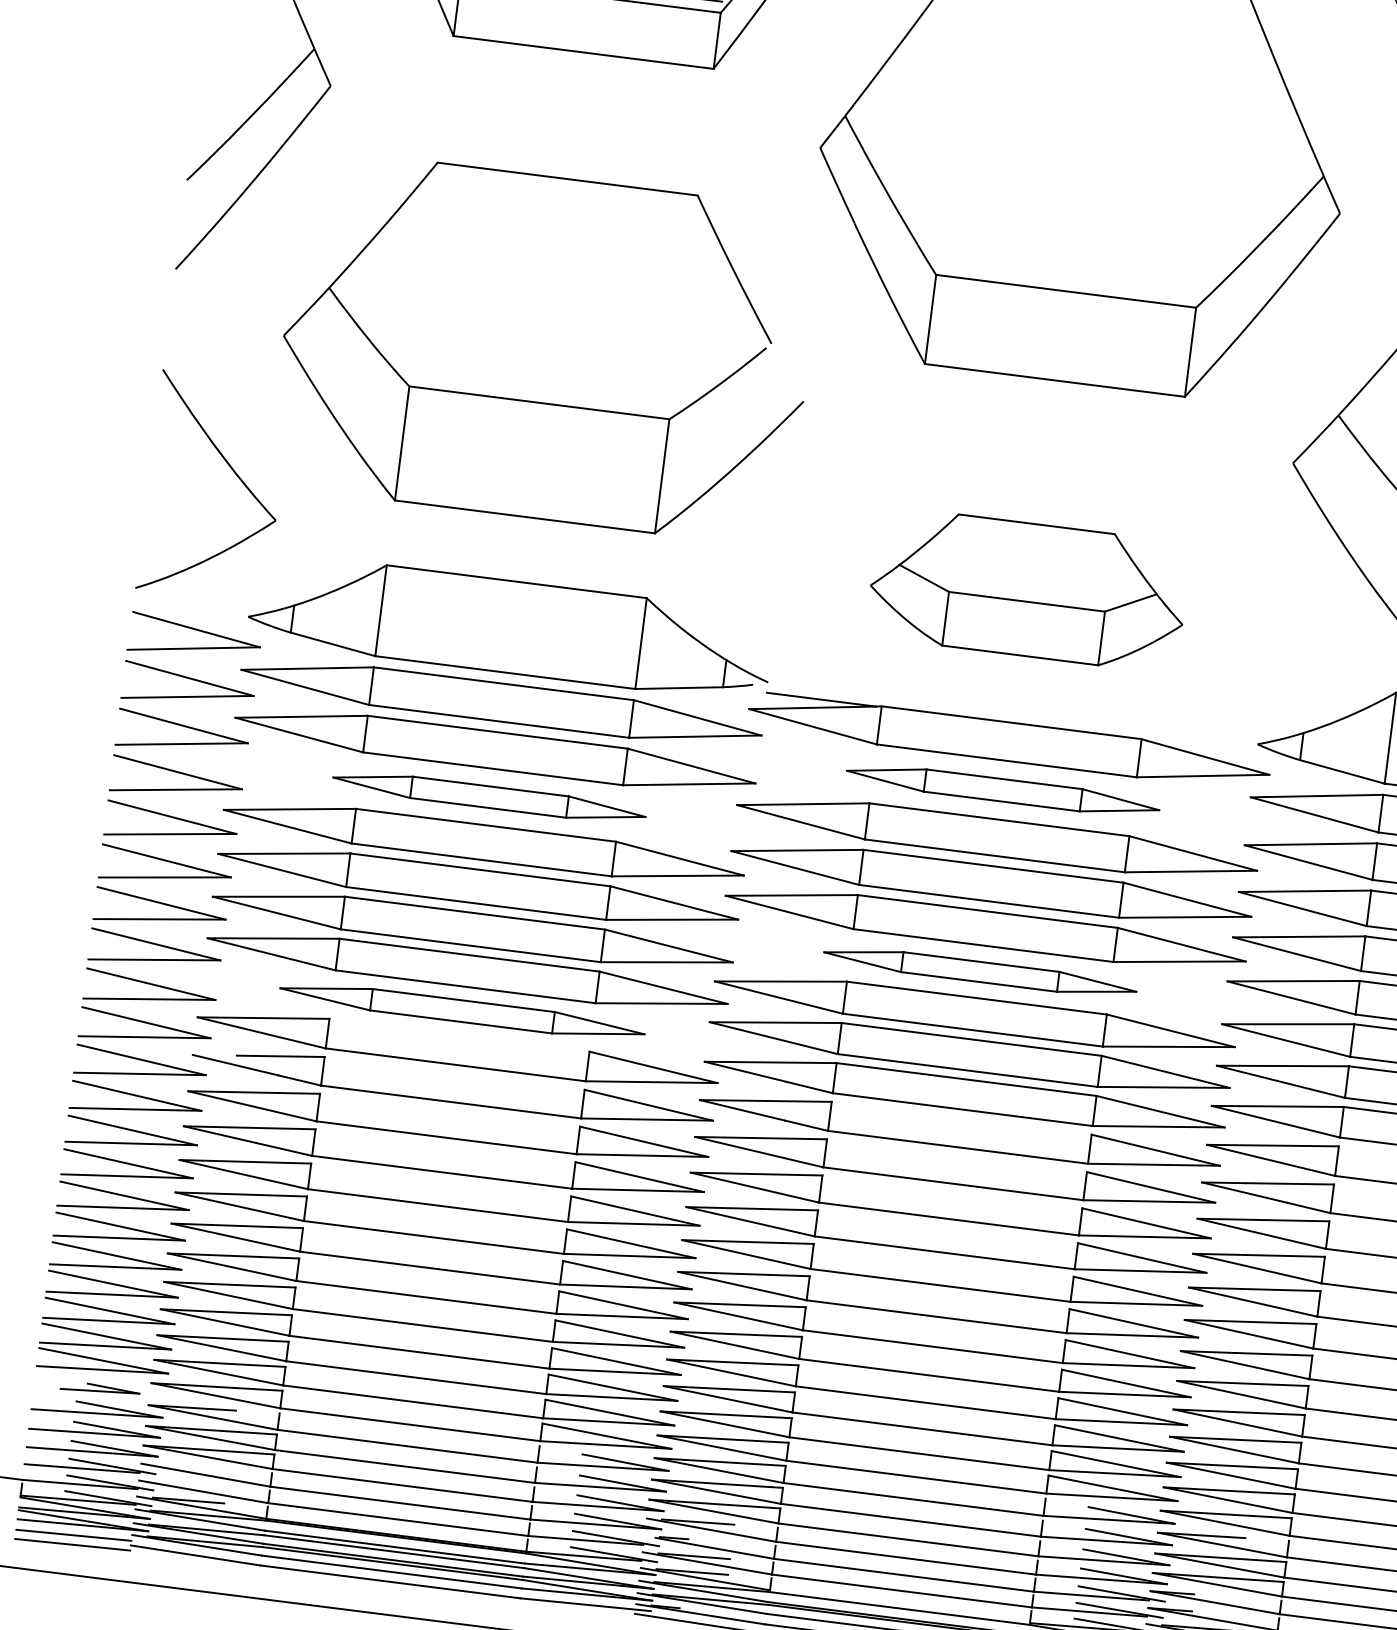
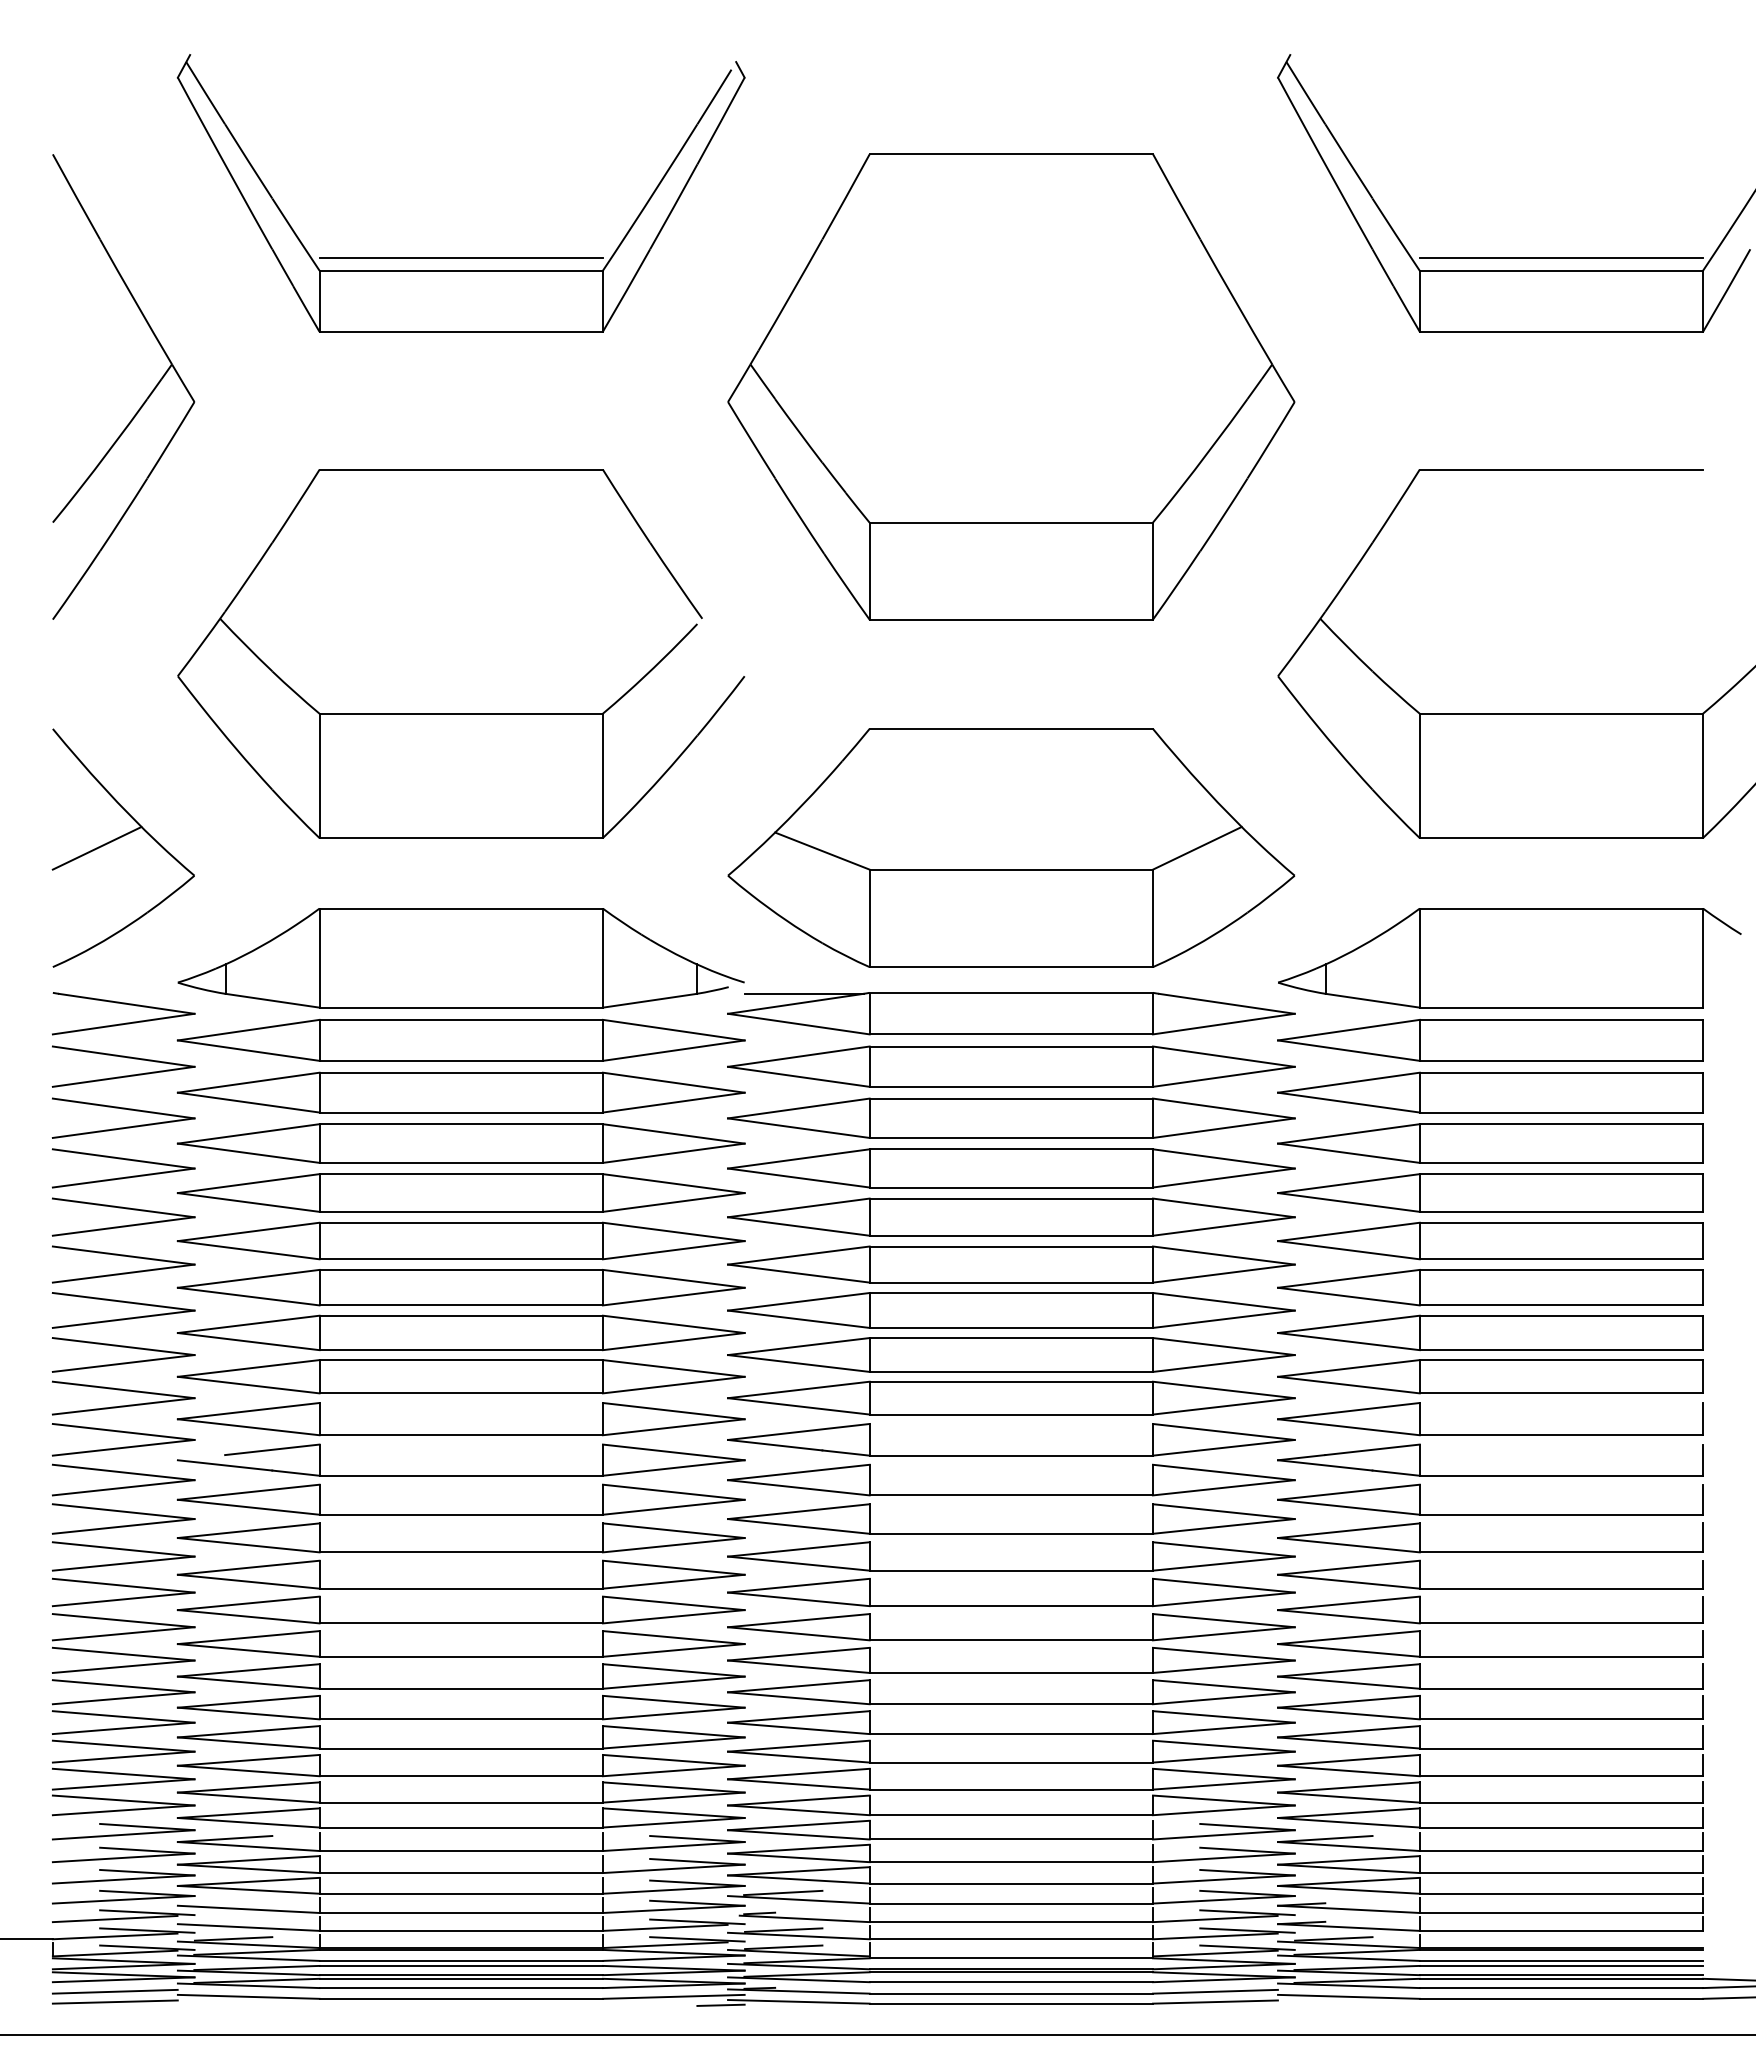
line: (189, 484) -> (96, 848), added
part: (1028, 589) -> (1011, 847), size x1.67
part: (1003, 790) -> (1011, 1066), size x1.67
part: (488, 797) -> (460, 1143), size x1.67
part: (980, 971) -> (1011, 1264), size x1.67
part: (461, 1010) -> (460, 1376), size x1.43
part: (99, 1389) -> (123, 1831), size x1.67
line: (627, 1617) -> (720, 2004), added

